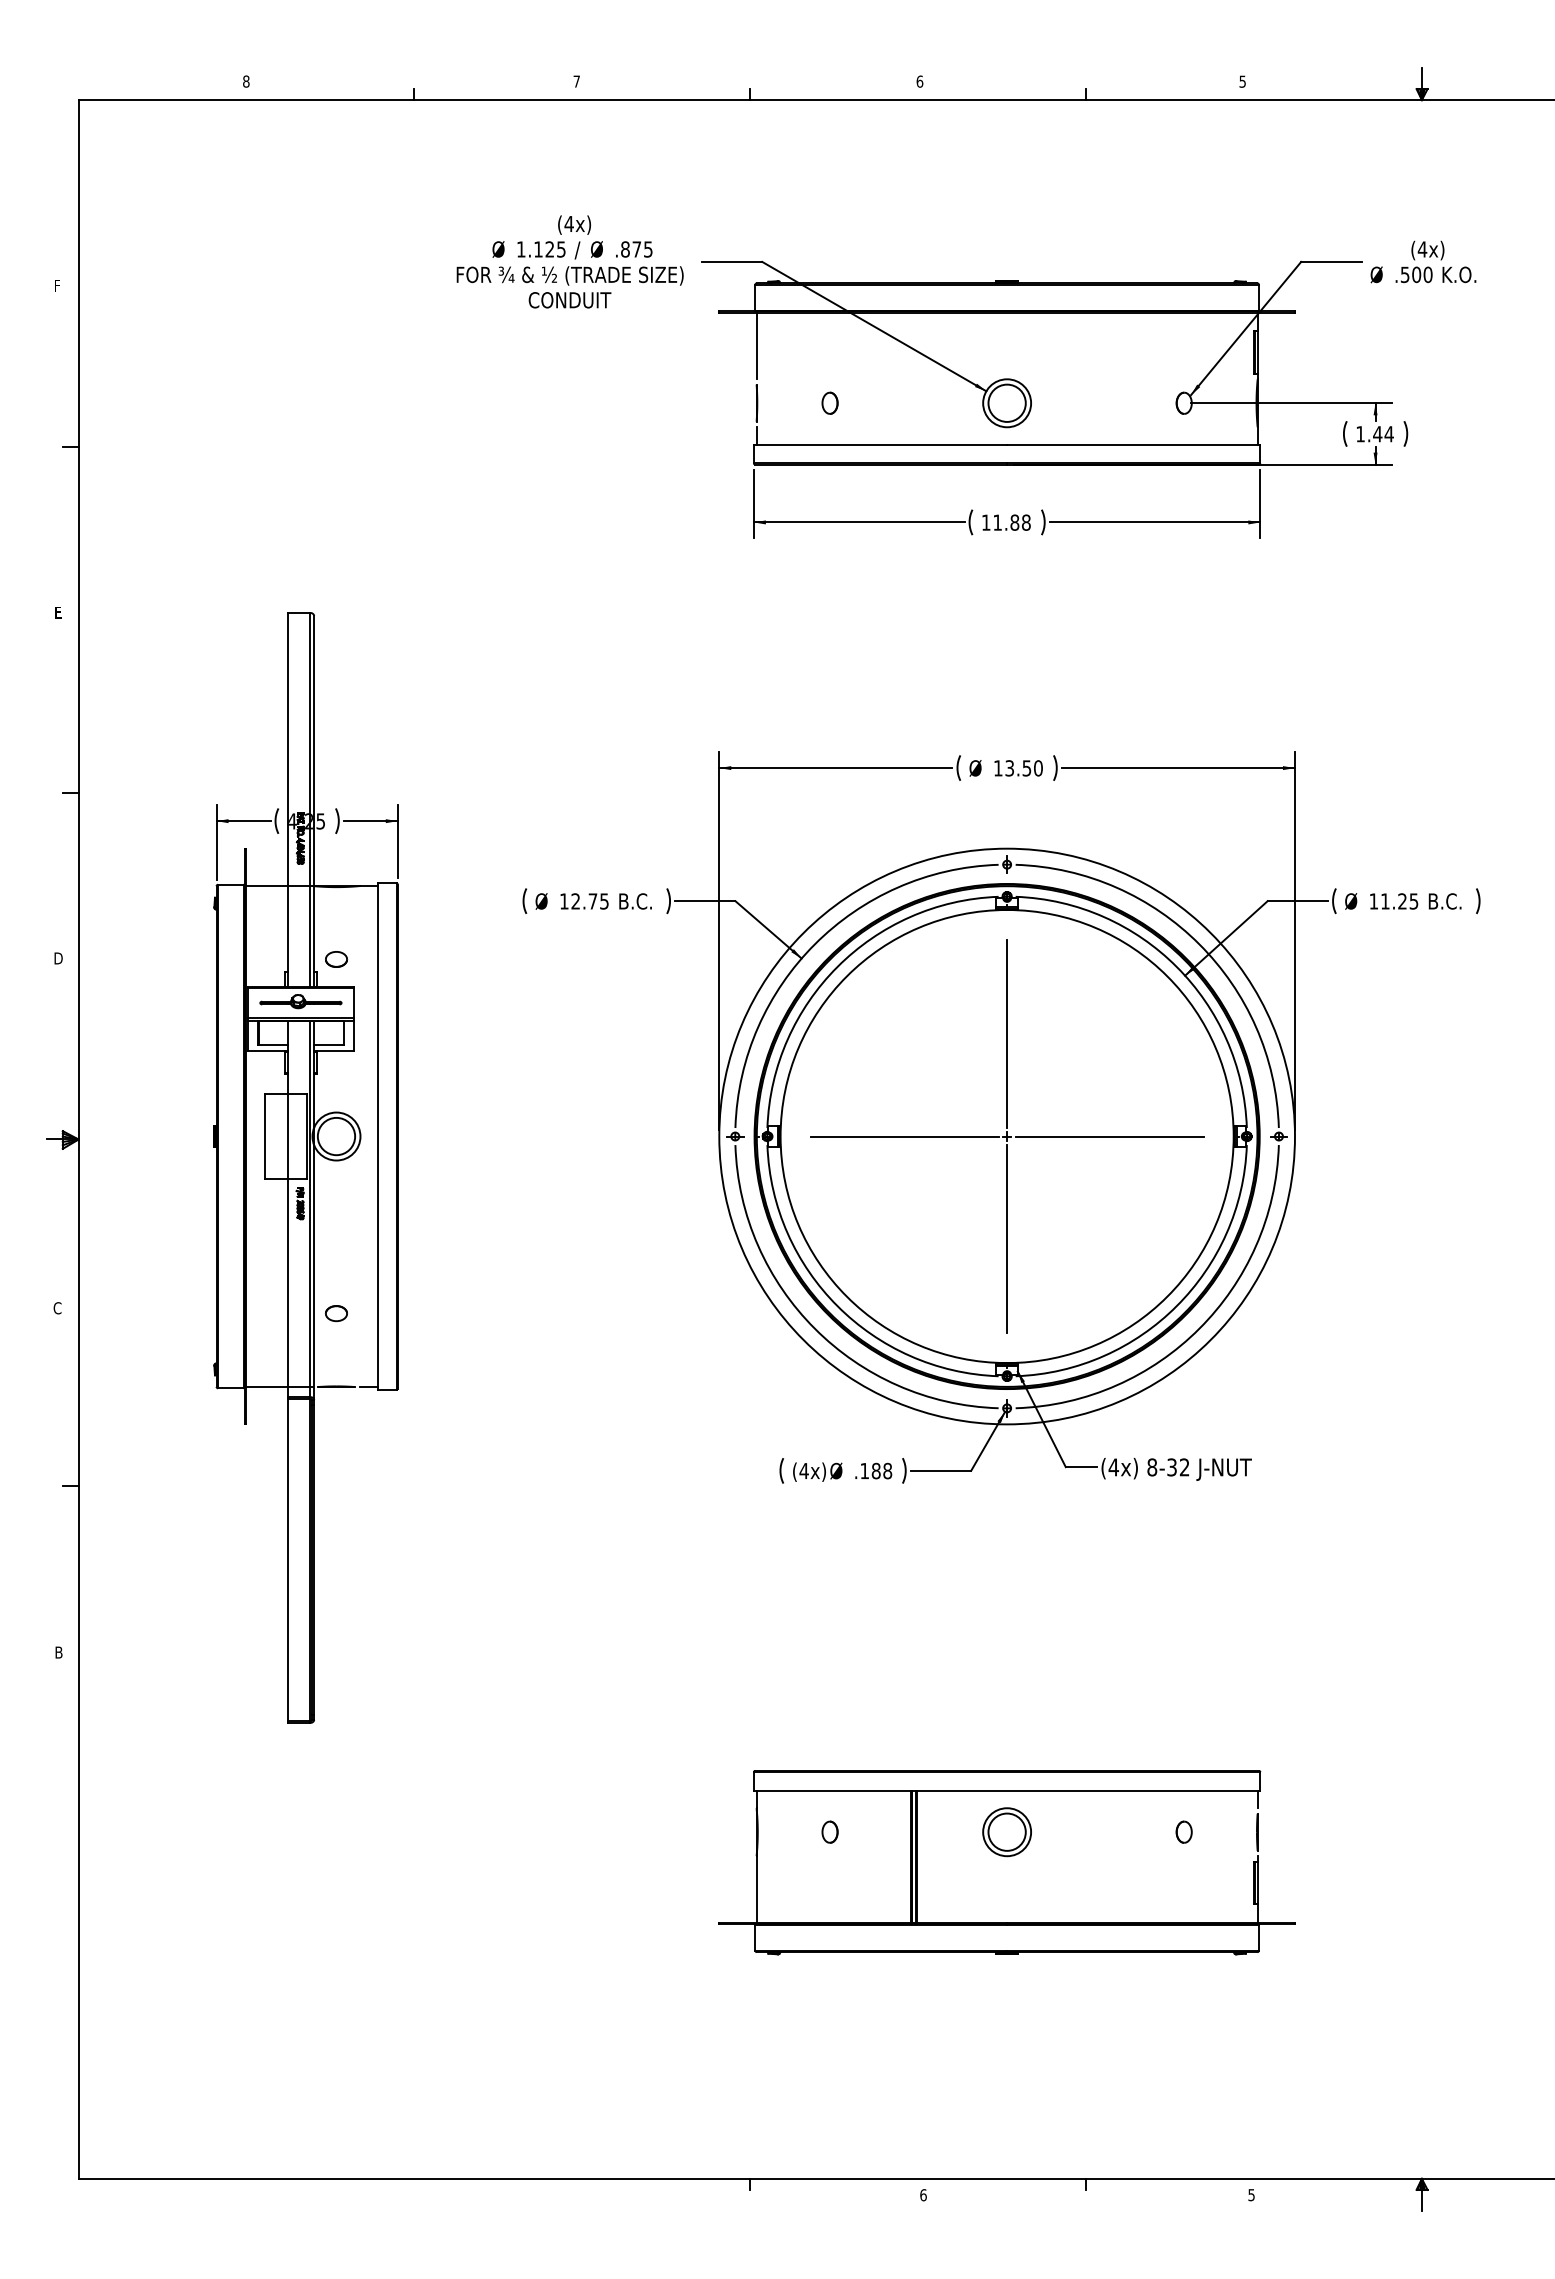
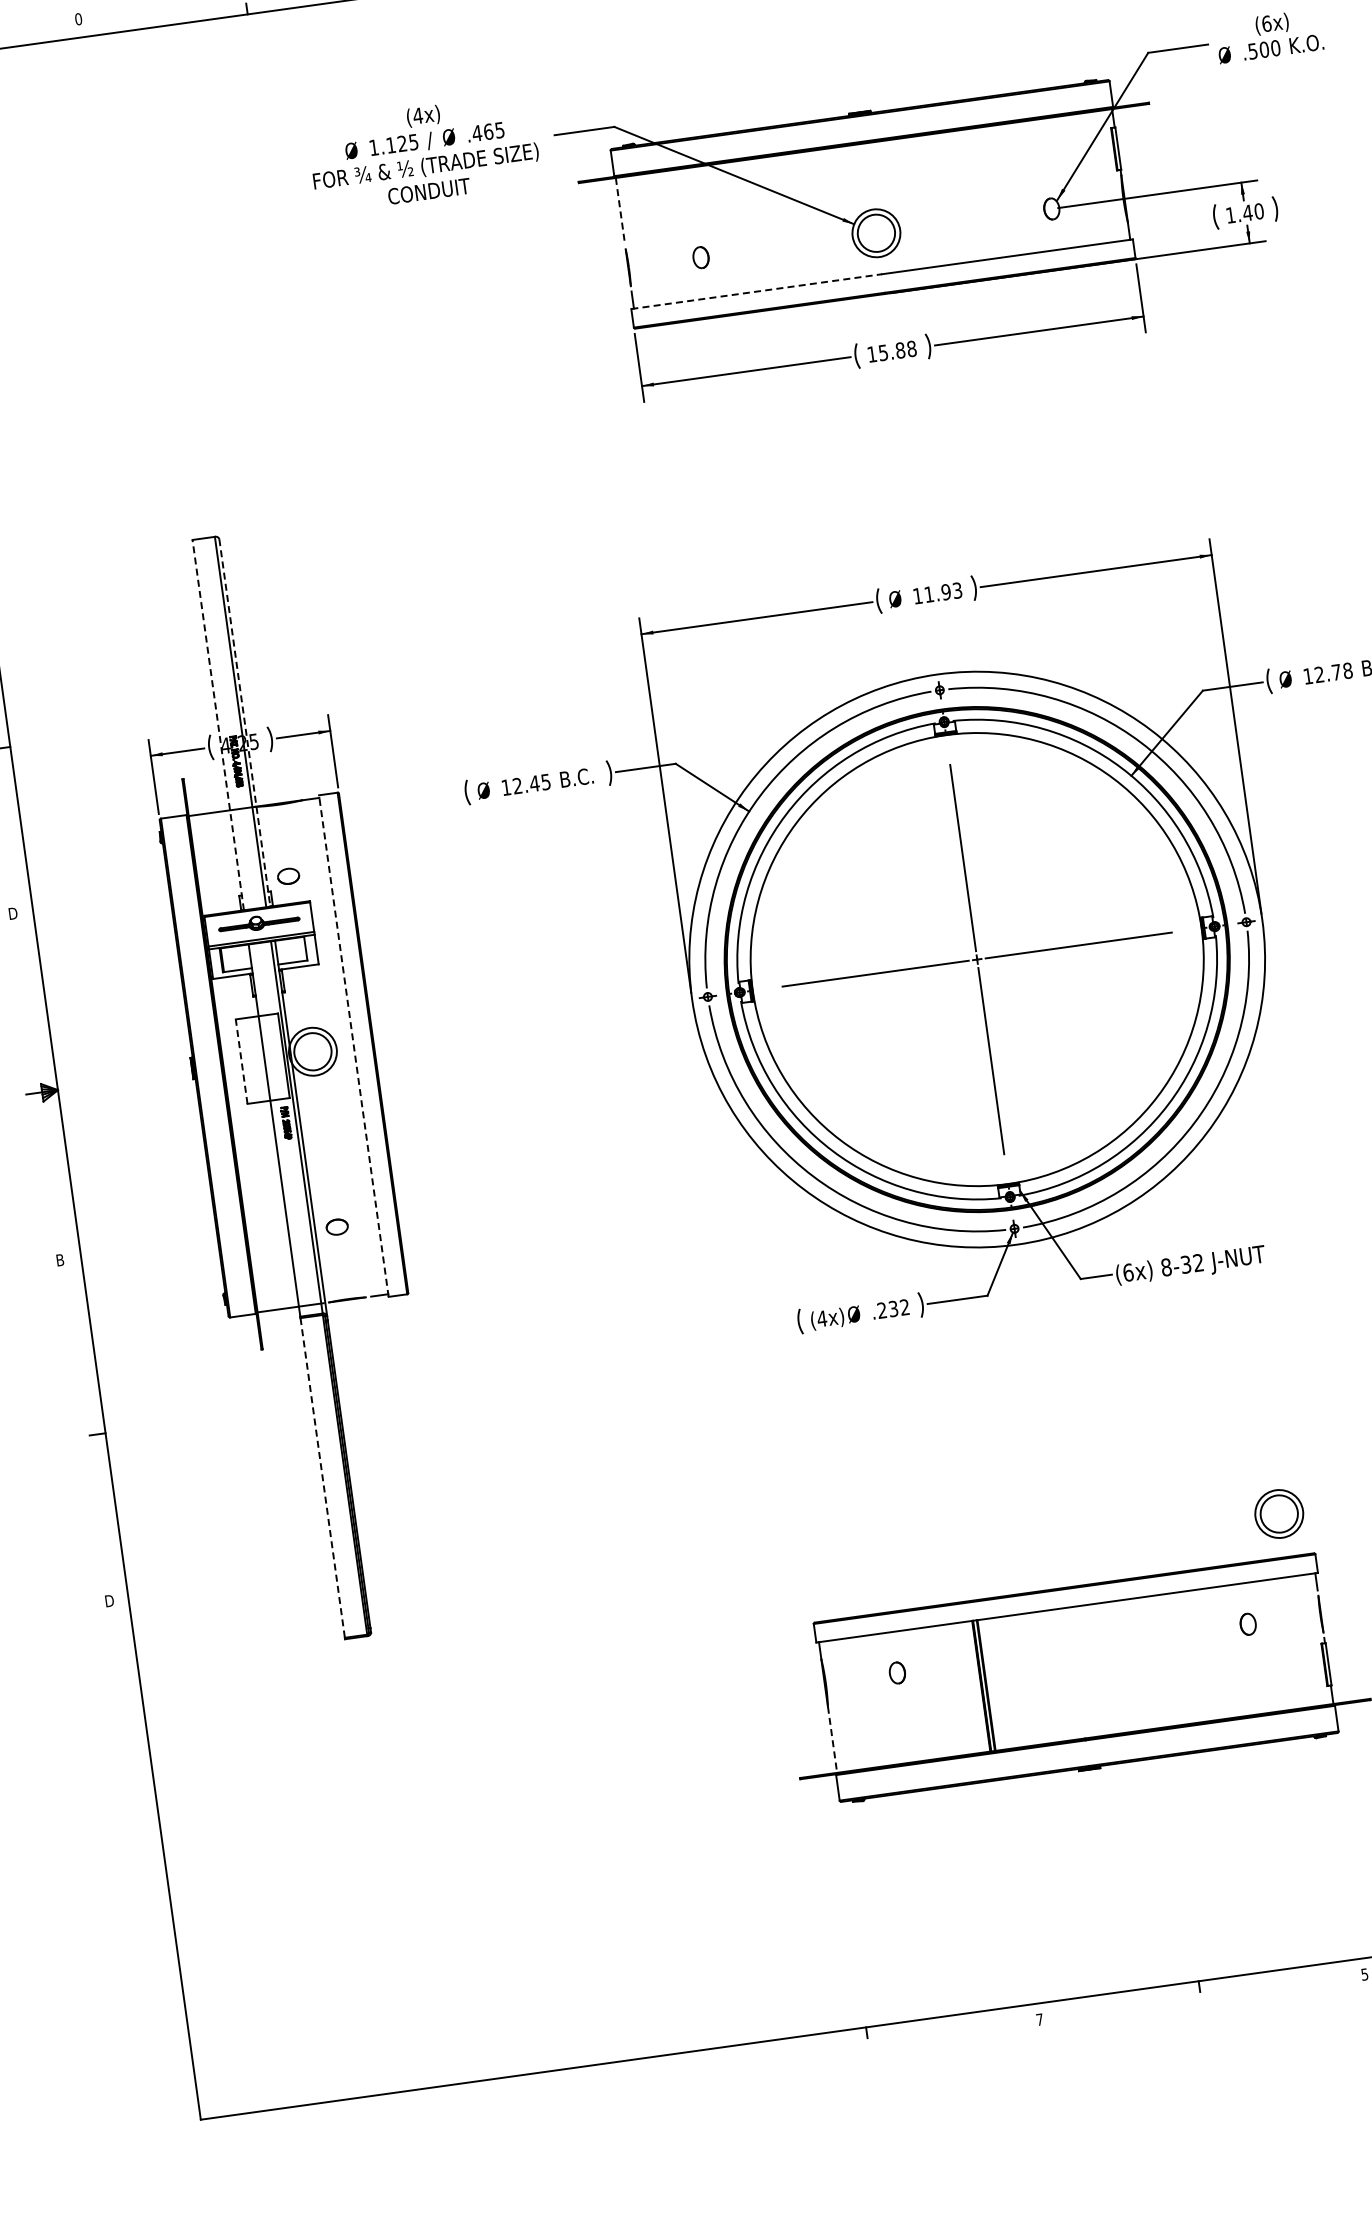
text: (246, 81) -> (78, 19), 8 -> 0
text: (630, 249) -> (482, 132), .875 -> .465
text: (1422, 249) -> (1266, 23), (4x) -> (6x)
line: (756, 346) -> (620, 211), solid -> dashed
text: (1388, 434) -> (1258, 211), 1.44 -> 1.40
line: (880, 444) -> (756, 291), solid -> dashed
text: (997, 522) -> (883, 352), 11.88 -> 15.88
text: (1023, 768) -> (942, 592), 13.50 -> 11.93
line: (287, 800) -> (218, 725), solid -> dashed
line: (314, 801) -> (245, 722), solid -> dashed
text: (592, 901) -> (534, 783), 12.75 -> 12.45
text: (1399, 901) -> (1333, 672), 11.25 -> 12.78
line: (264, 1136) -> (241, 1061), solid -> dashed
line: (377, 1136) -> (353, 1046), solid -> dashed
text: (57, 1308) -> (60, 1260), C -> B
text: (1113, 1467) -> (1128, 1272), (4x) -> (6x)
text: (876, 1470) -> (893, 1308), .188 -> .232
line: (287, 1560) -> (322, 1478), solid -> dashed
text: (60, 1652) -> (110, 1600), B -> D
part: (1006, 1832) -> (1278, 1514), moved
line: (756, 1889) -> (832, 1739), solid -> dashed
text: (923, 2195) -> (1039, 2020), 6 -> 7

